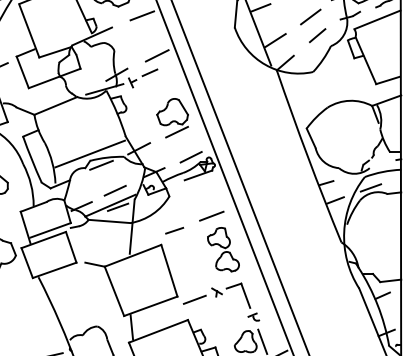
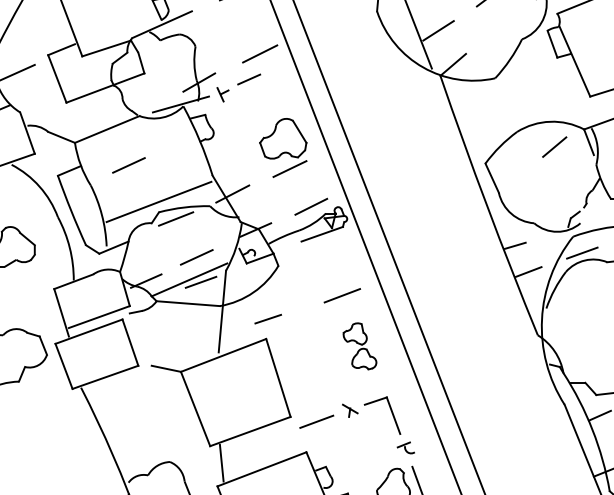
line: (317, 35) -> (554, 146), moved
line: (69, 129) -> (127, 164), added
line: (174, 230) -> (268, 318), moved
part: (223, 249) -> (359, 345), size x0.7

